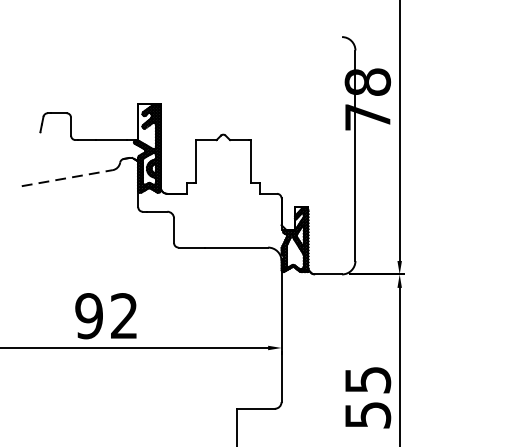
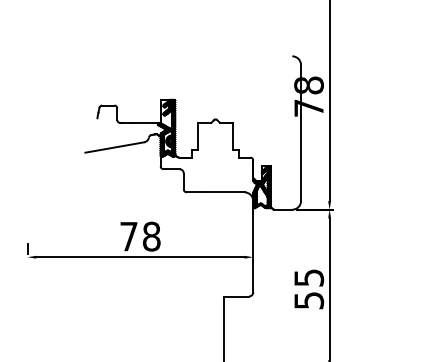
line: (66, 178) -> (114, 147), dashed -> solid
text: (107, 315) -> (140, 236), 92 -> 78

